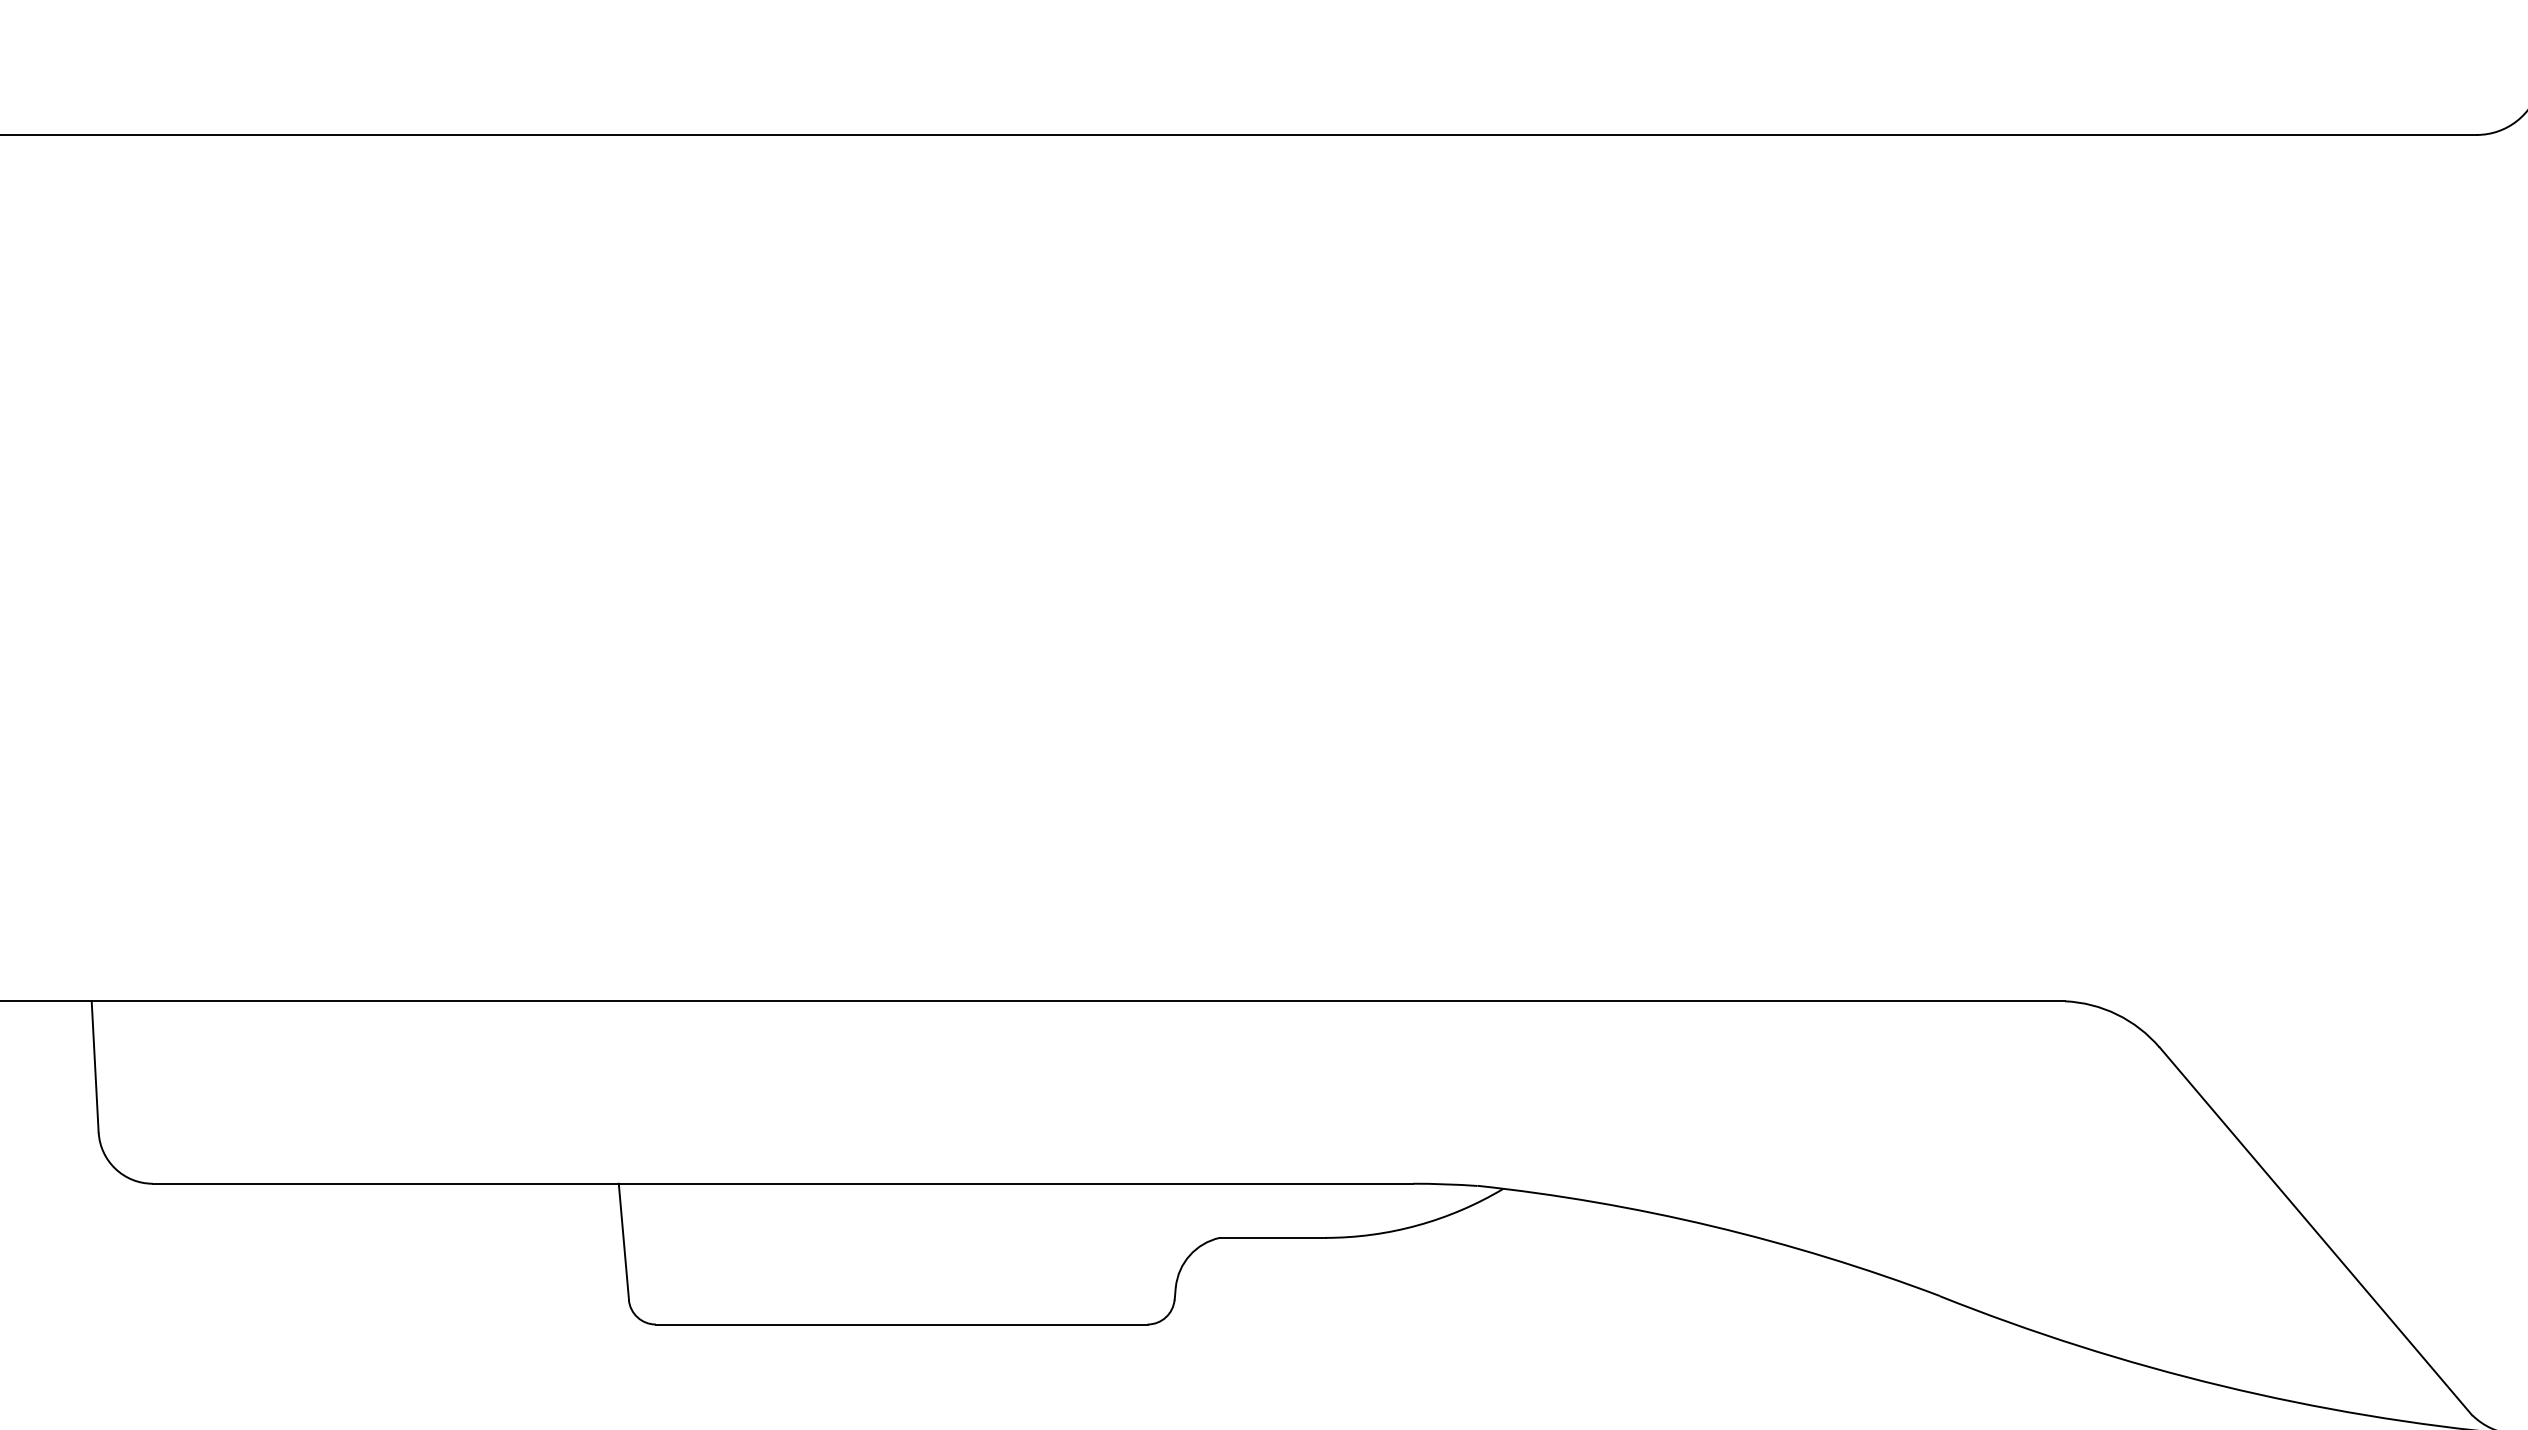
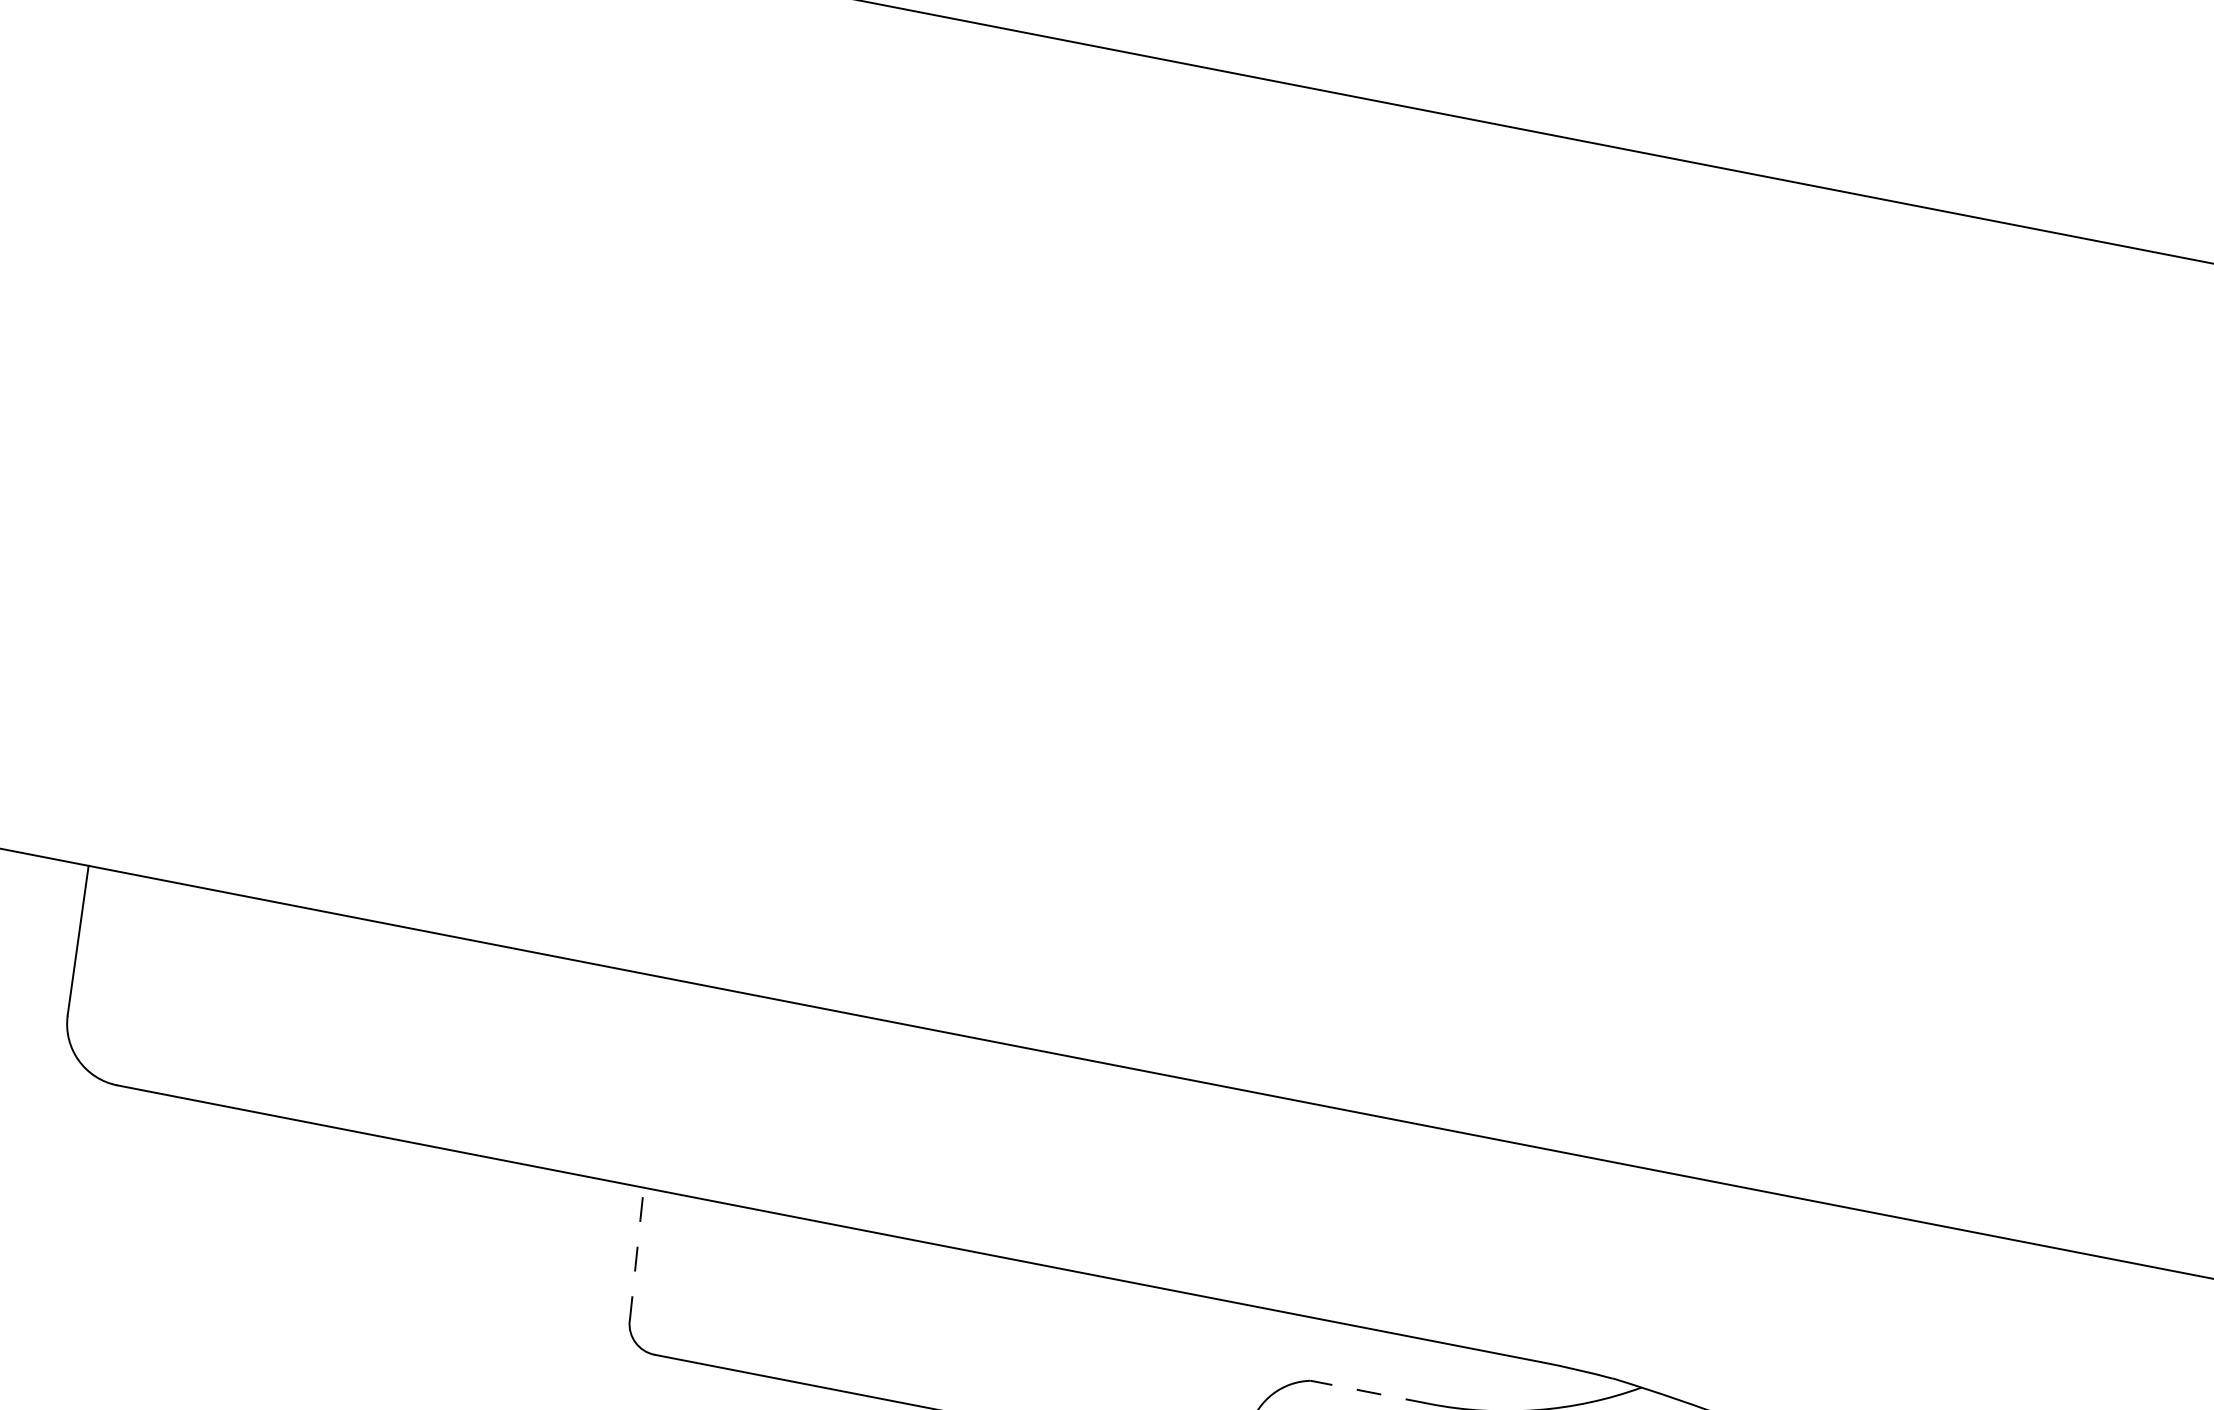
line: (1272, 1237) -> (1370, 1391), solid -> dashed
line: (623, 1241) -> (636, 1253), solid -> dashed

